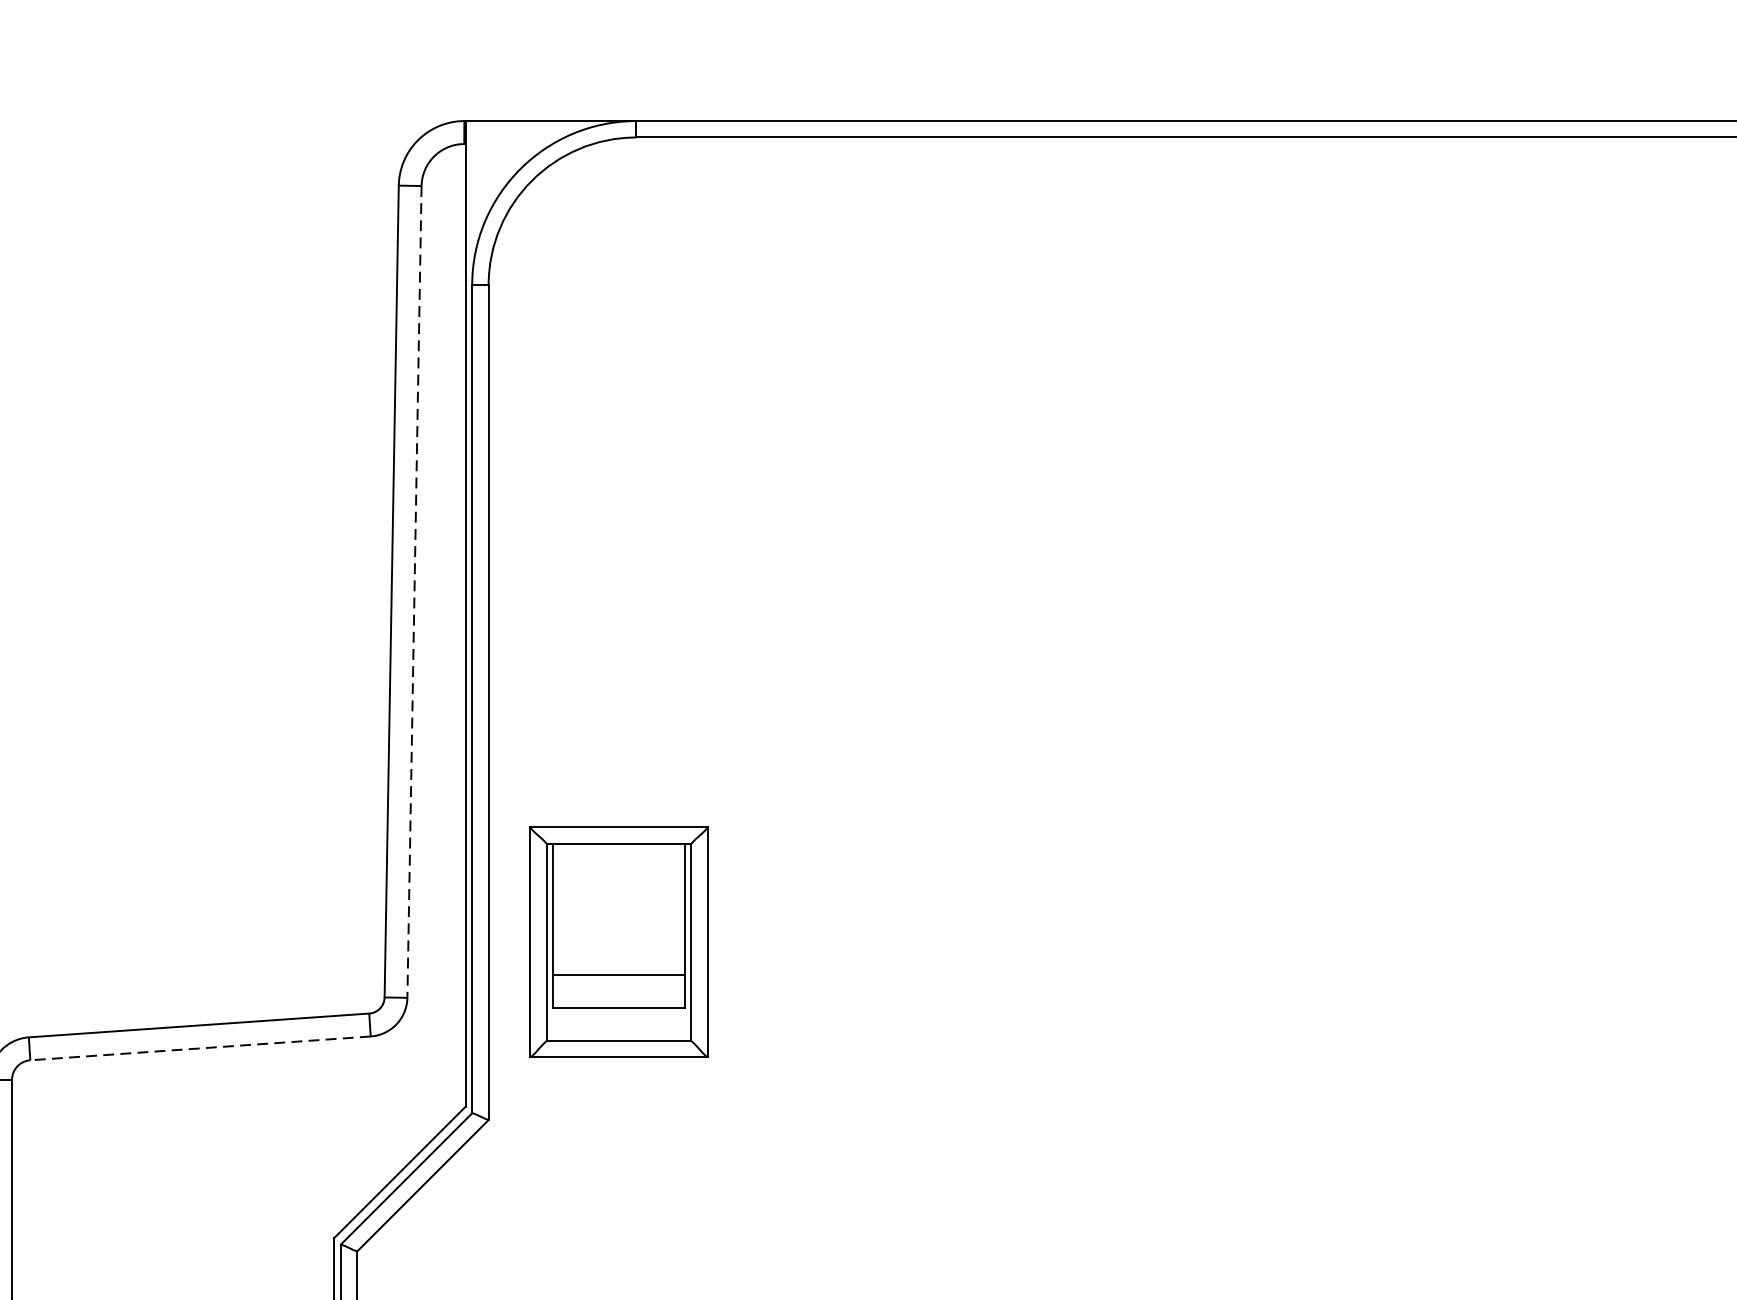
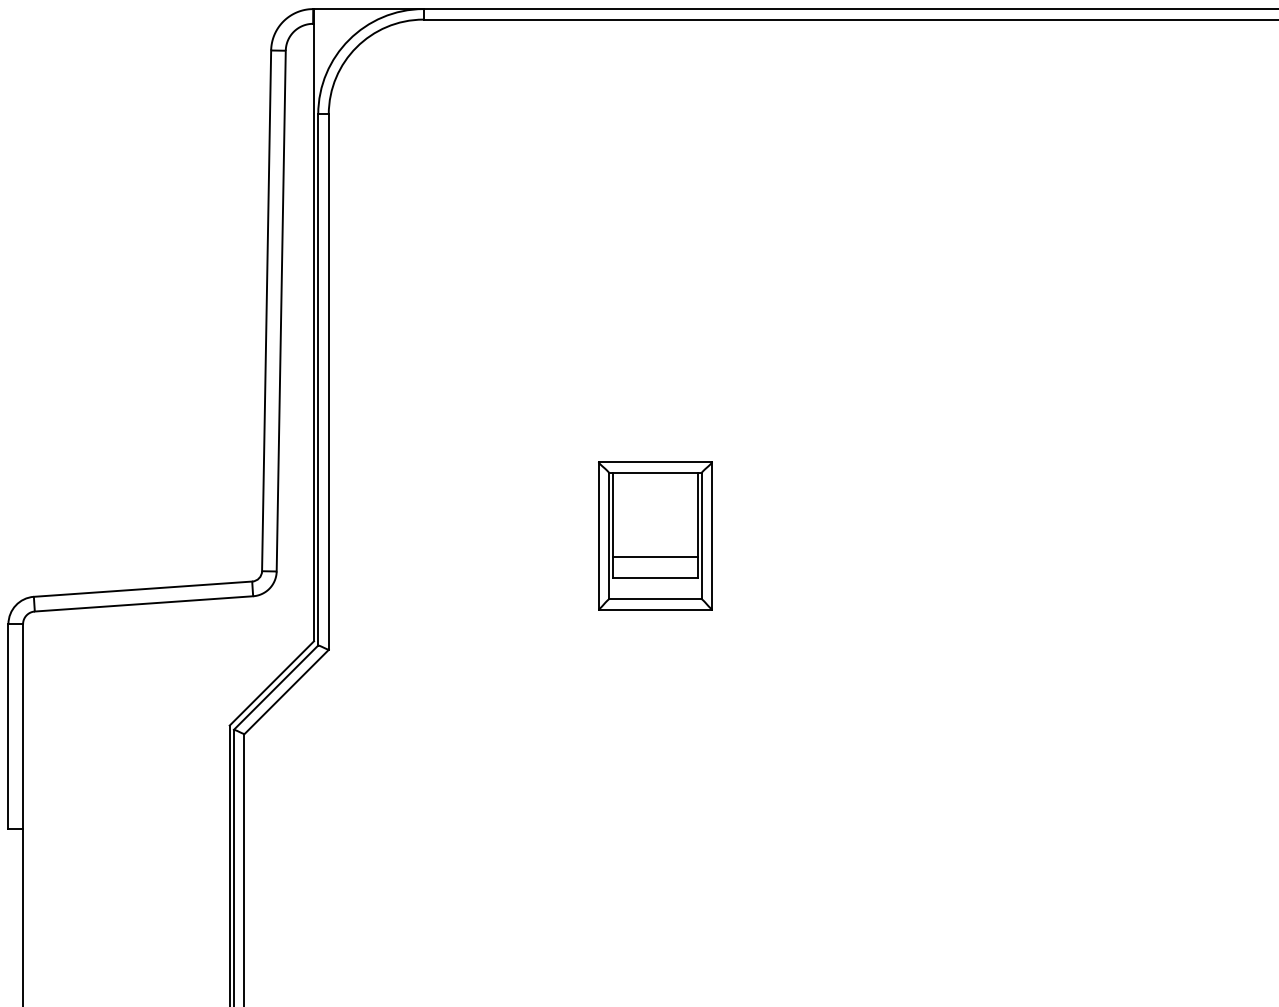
line: (414, 592) -> (281, 311), dashed -> solid
part: (619, 941) -> (655, 535), moved
line: (199, 1047) -> (143, 603), dashed -> solid

